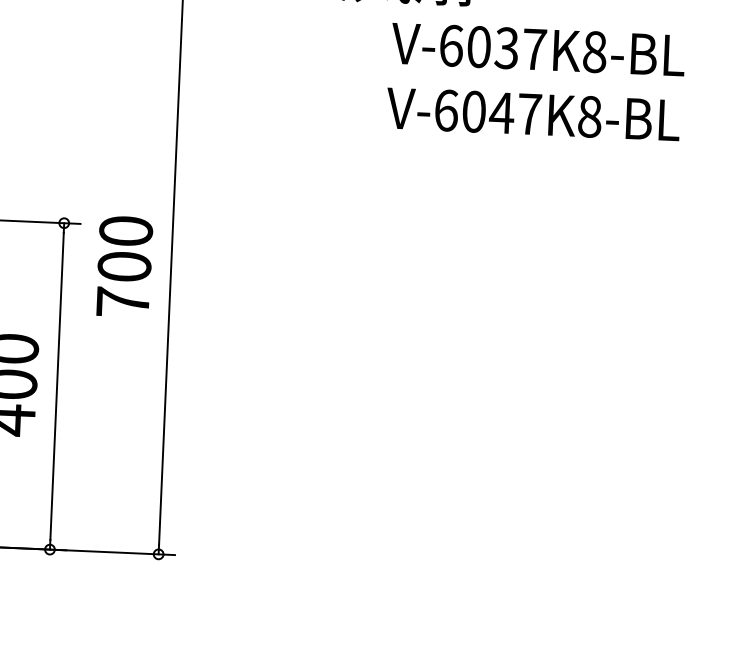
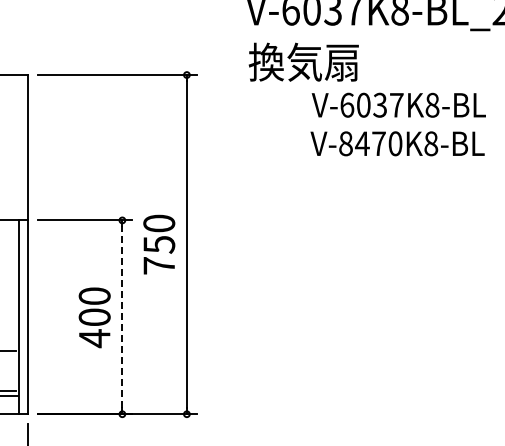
text: (487, 111) -> (370, 143), V-6047K8-BL -> V-8470K8-BL
text: (124, 266) -> (159, 244), 700 -> 750
line: (57, 385) -> (122, 316), solid -> dashed

